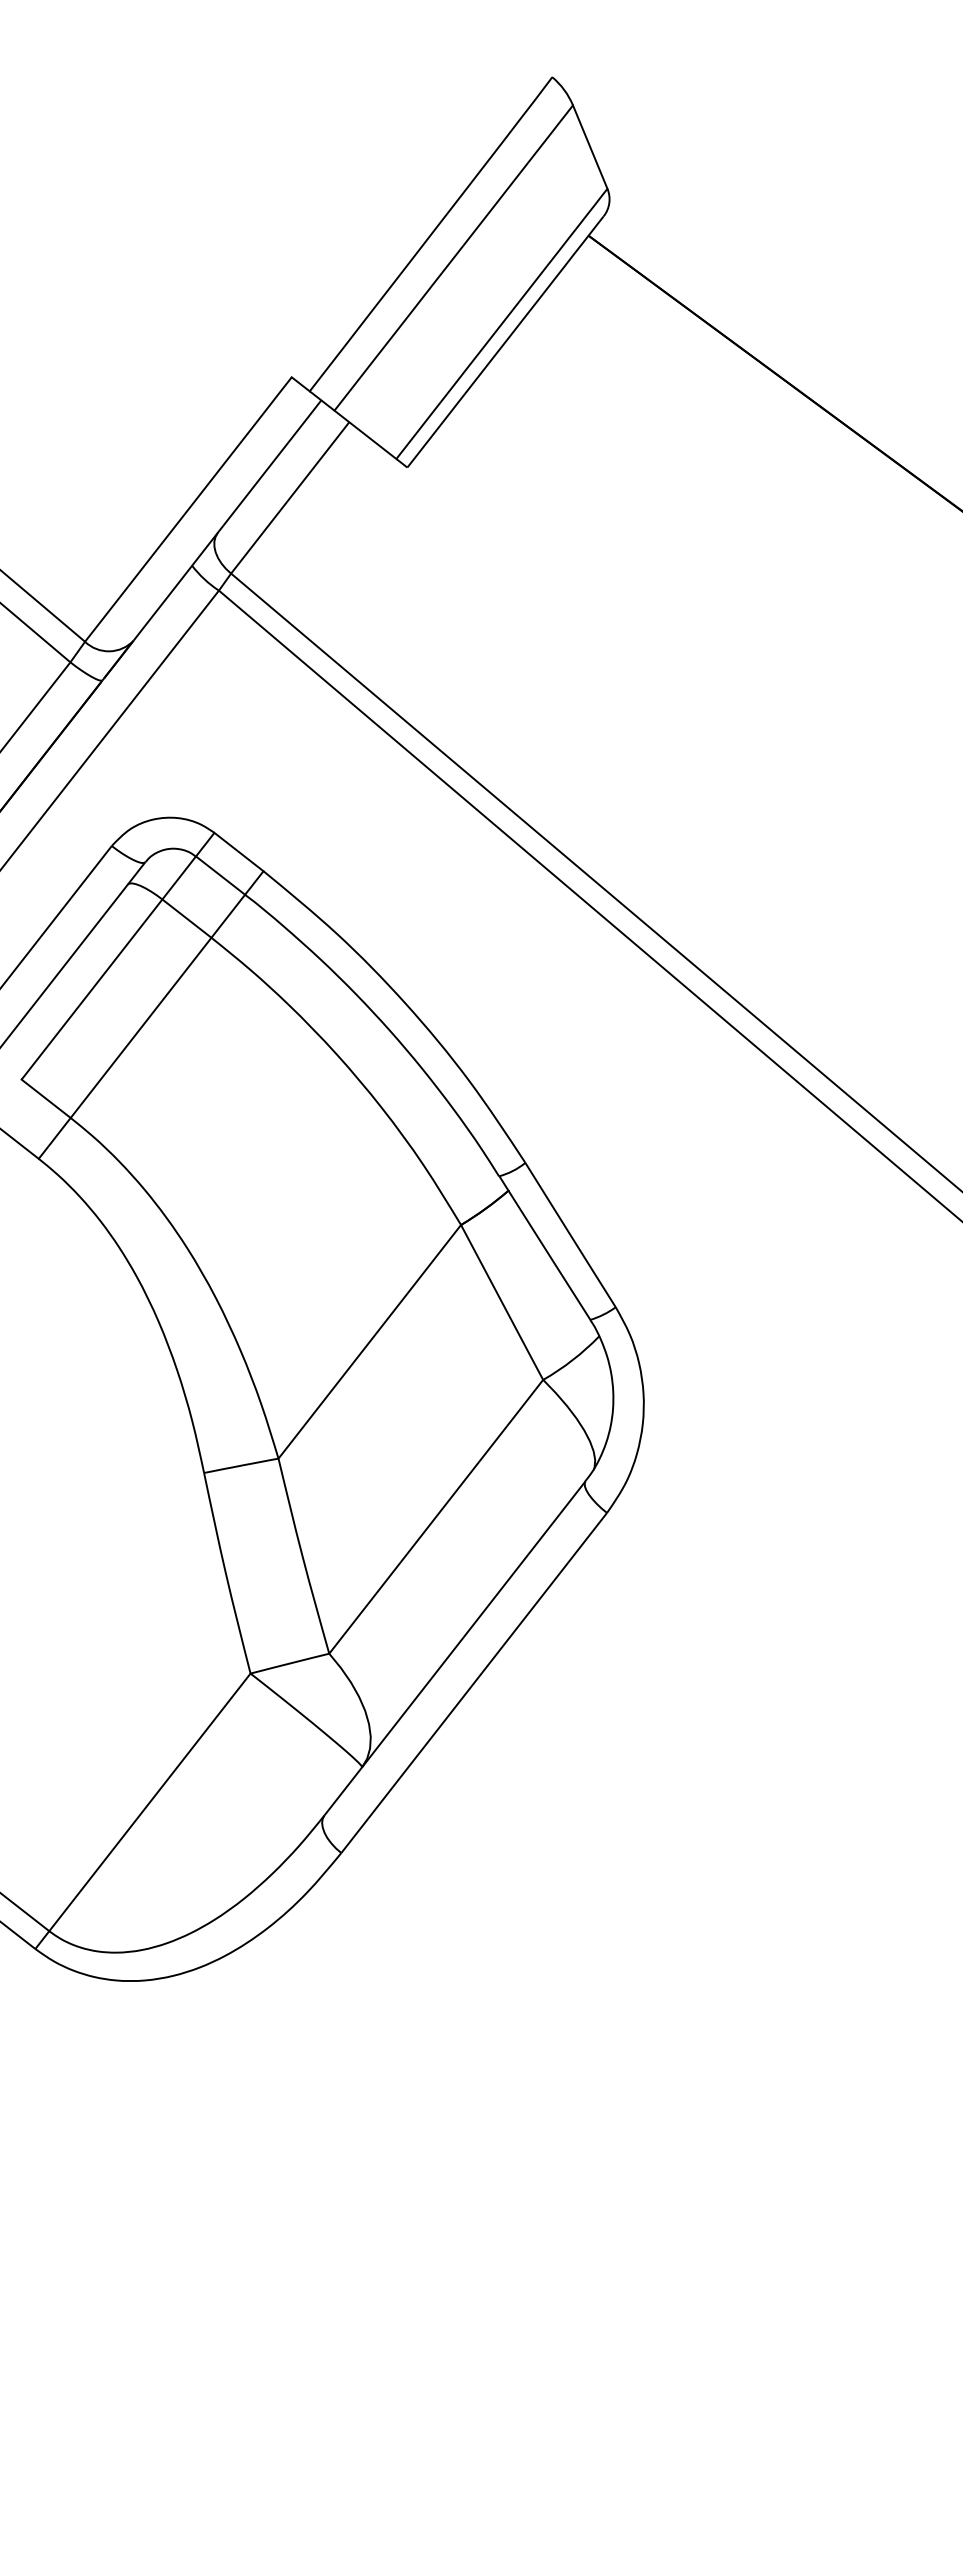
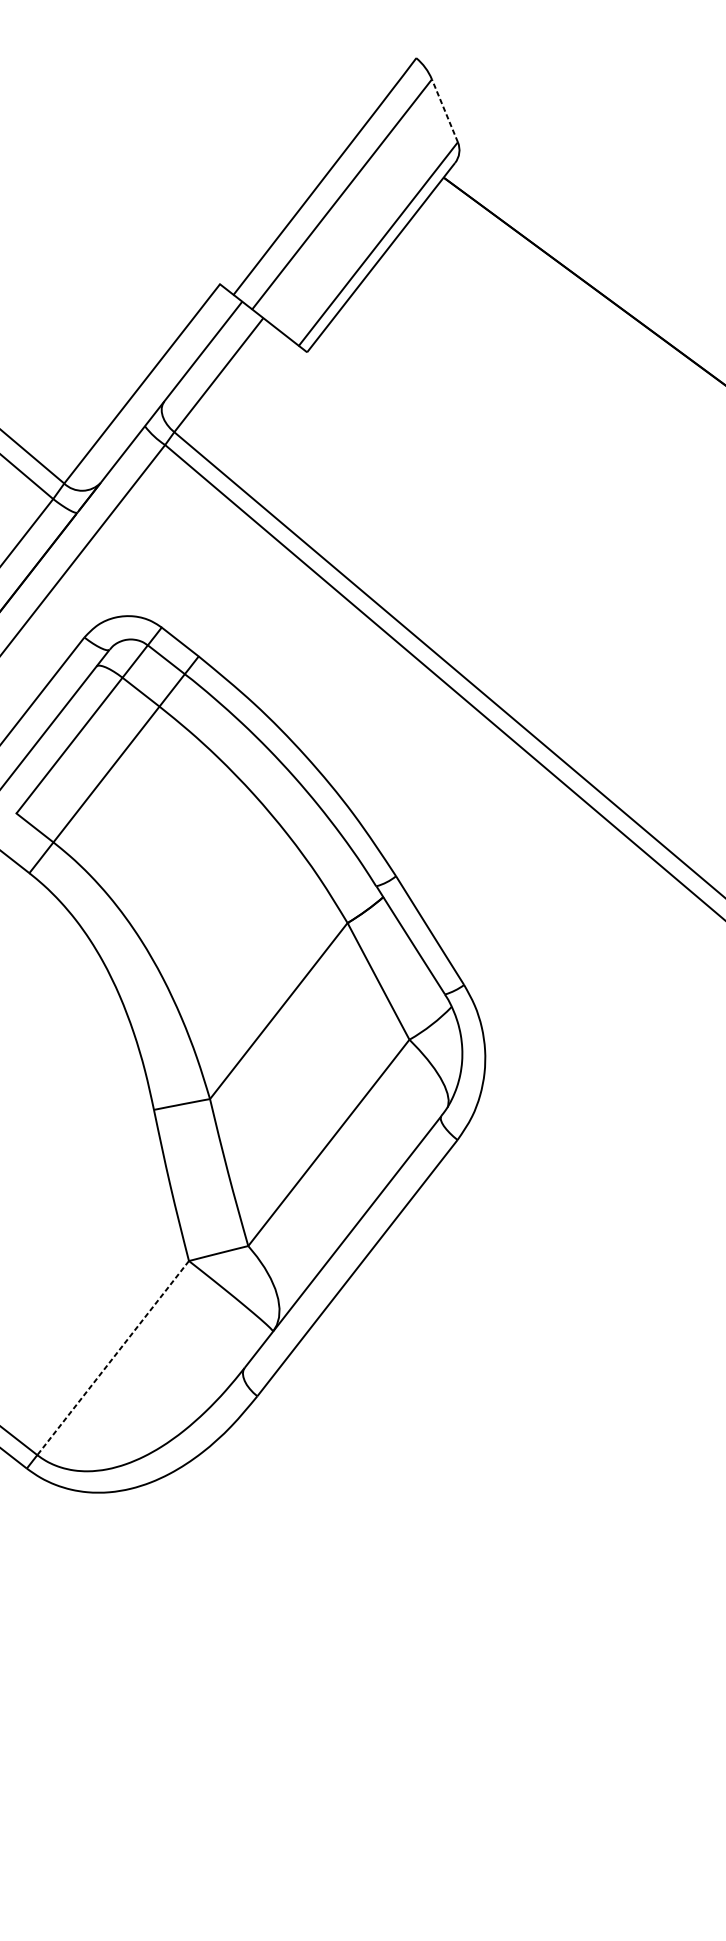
line: (590, 146) -> (445, 110), solid -> dashed
line: (149, 1802) -> (112, 1358), solid -> dashed

